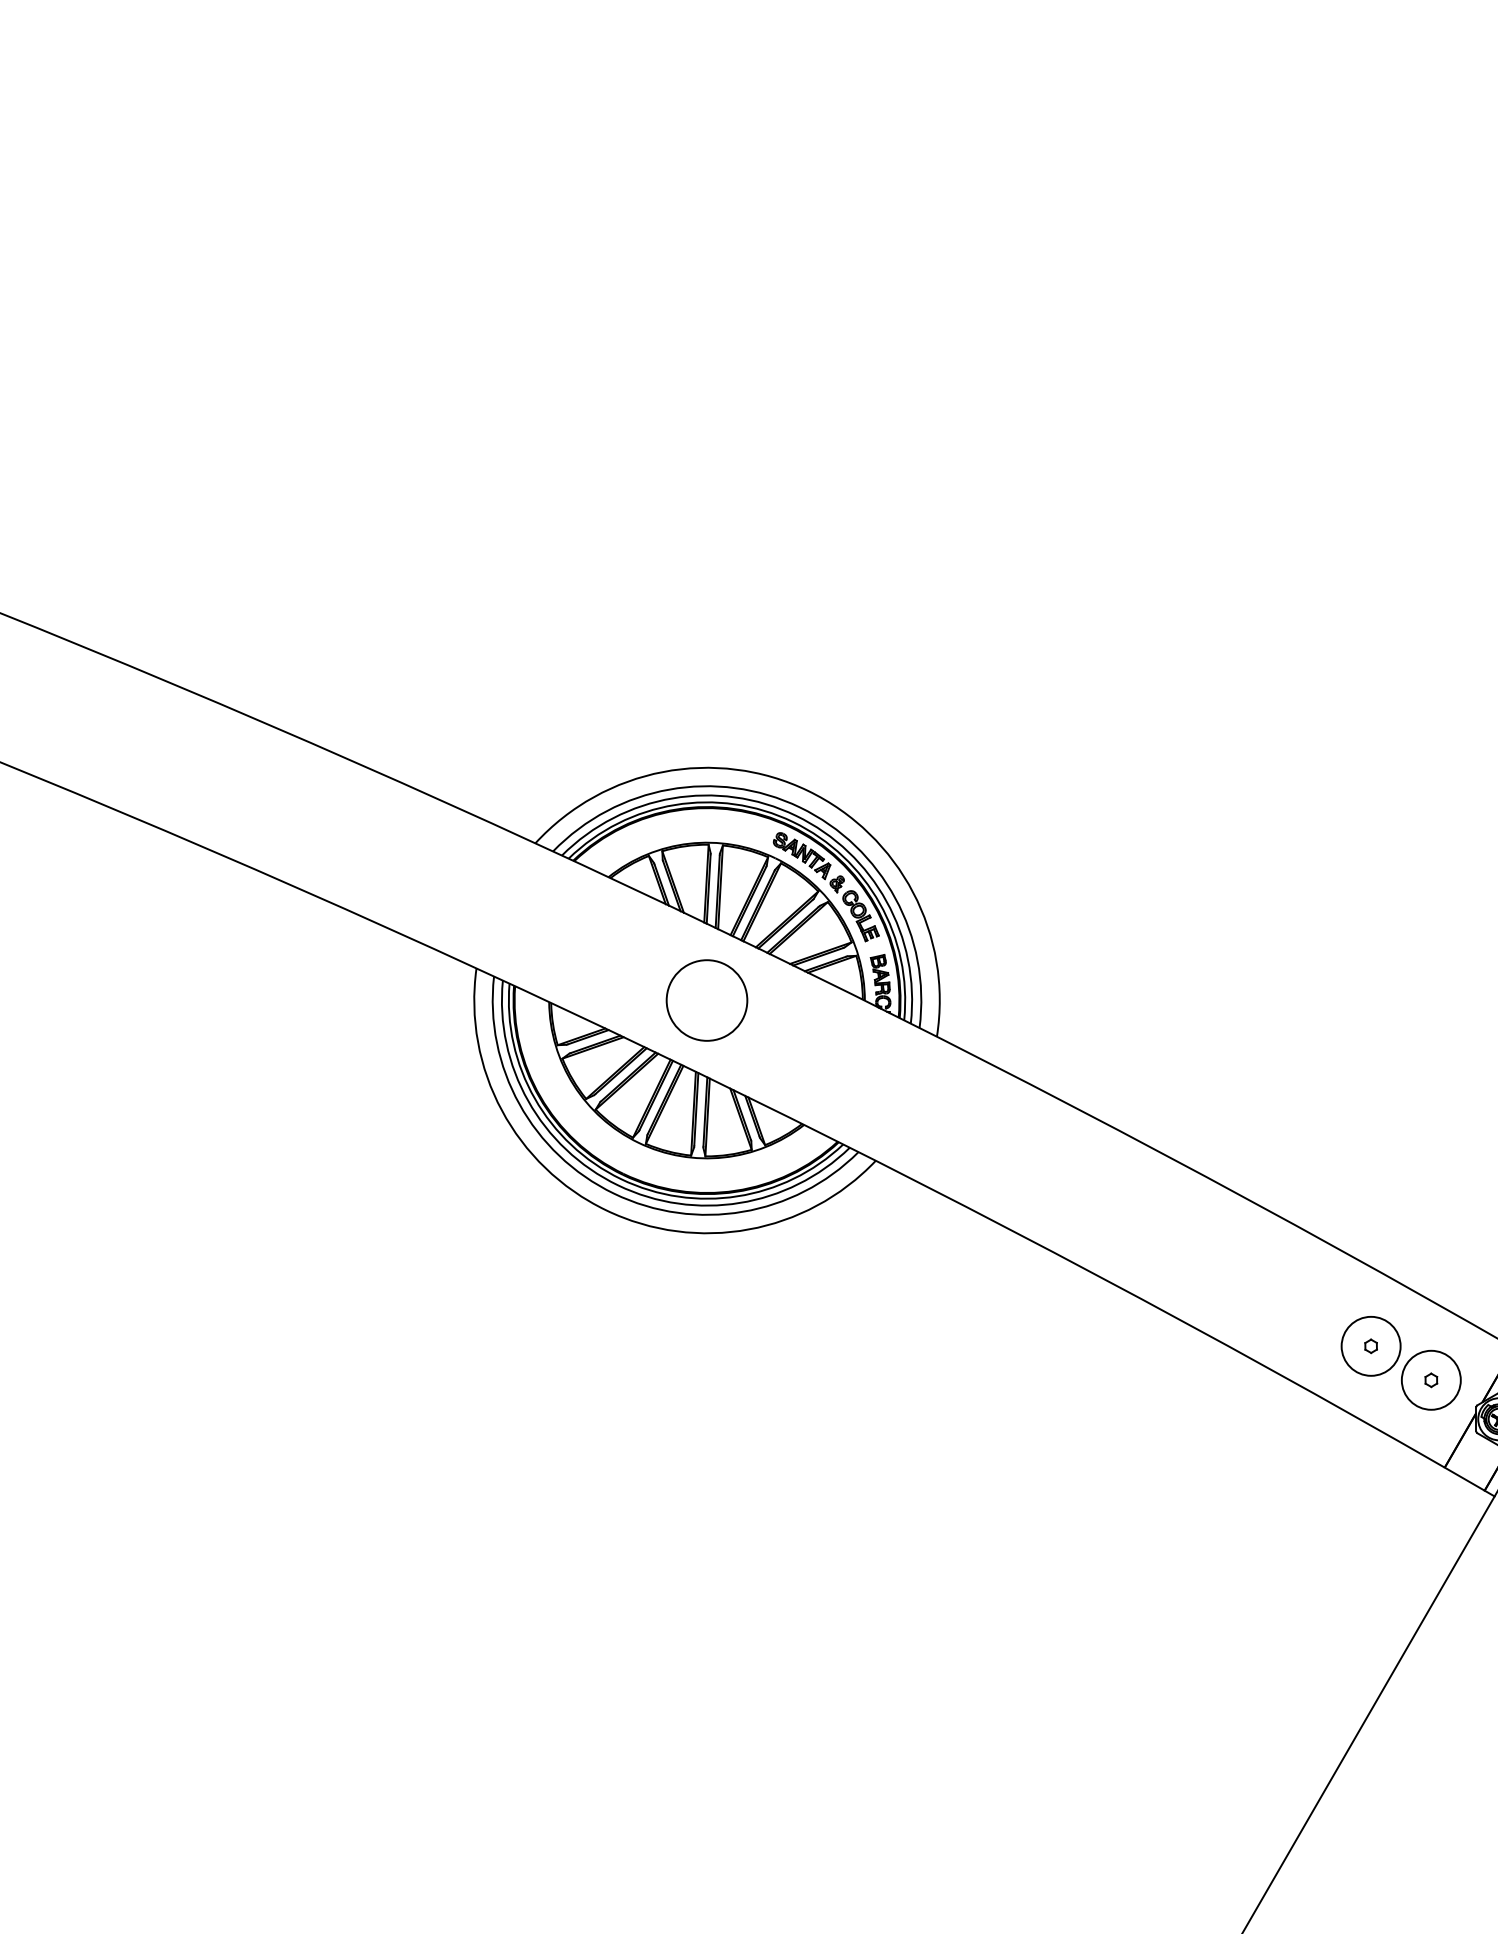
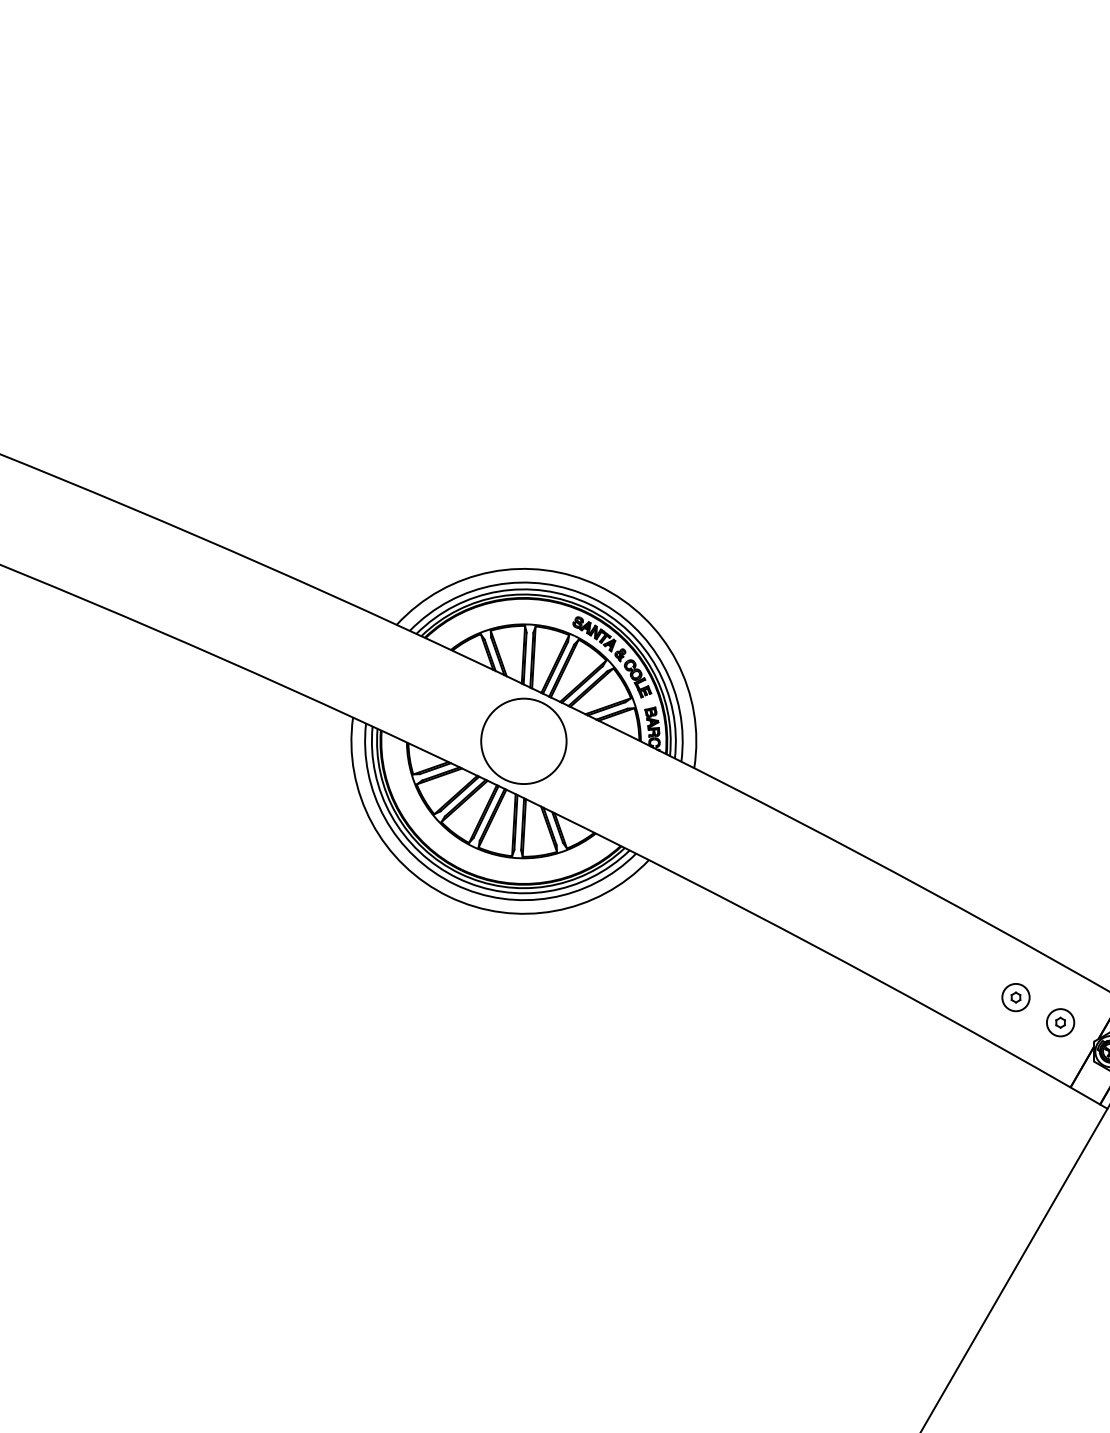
circle: (706, 1000) -> (523, 741), size x1.43
circle: (1370, 1345) -> (1015, 996), size x0.62
circle: (1430, 1379) -> (1059, 1022), size x0.62

